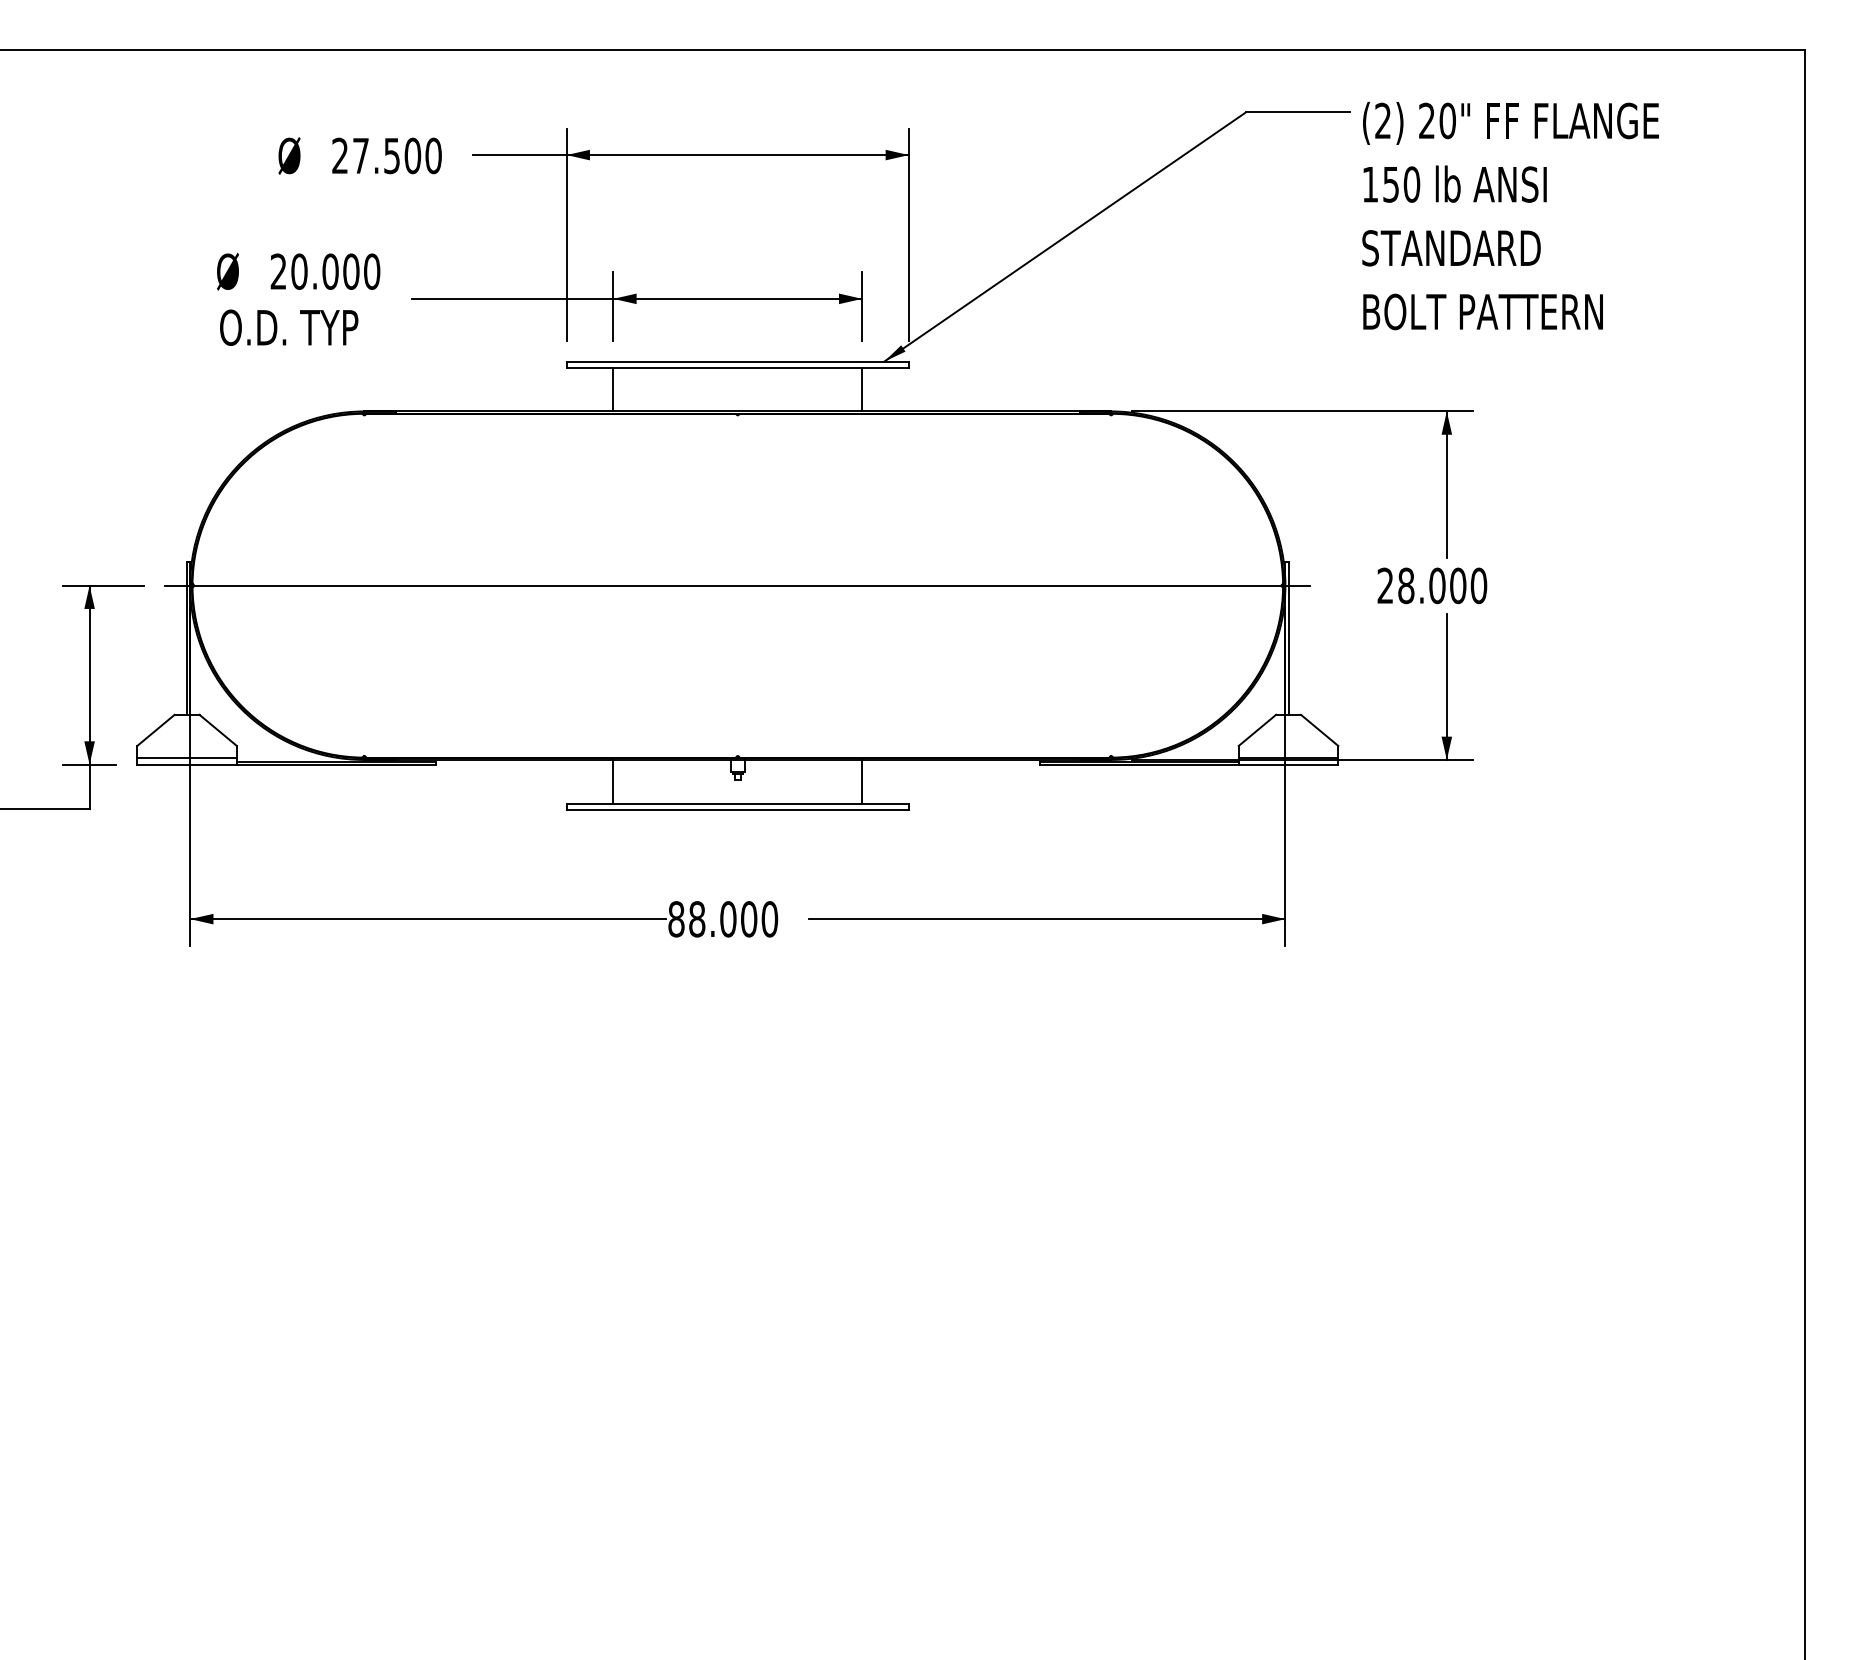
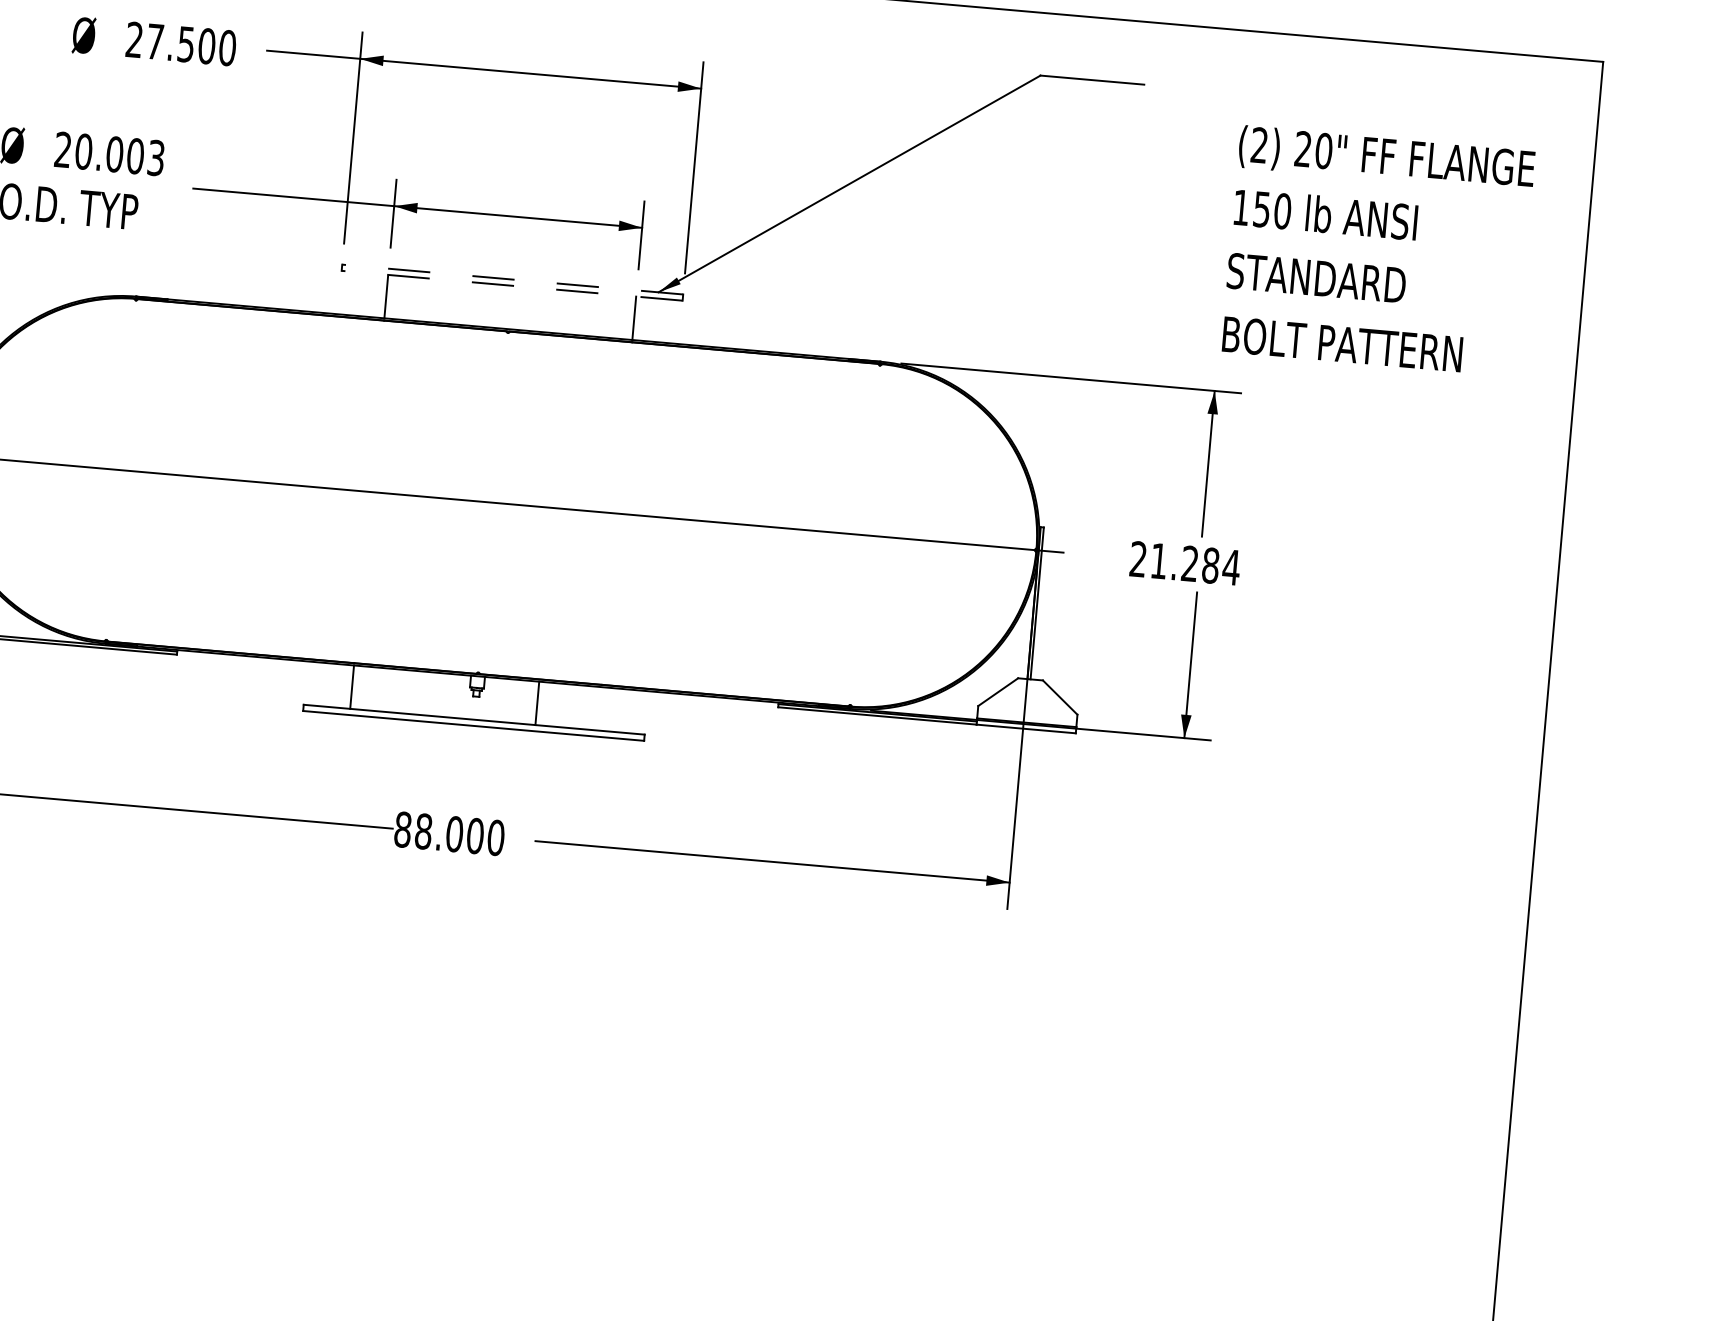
text: (1510, 216) -> (1378, 251), moved
text: (372, 271) -> (156, 157), 20.000 -> 20.003
line: (737, 361) -> (512, 279), solid -> dashed
line: (737, 367) -> (511, 285), solid -> dashed
text: (1442, 585) -> (1195, 563), 28.000 -> 21.284
line: (862, 781) -> (537, 703), moved

